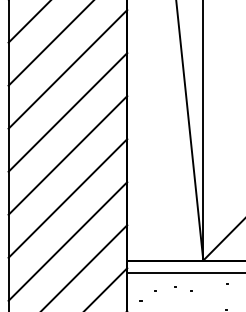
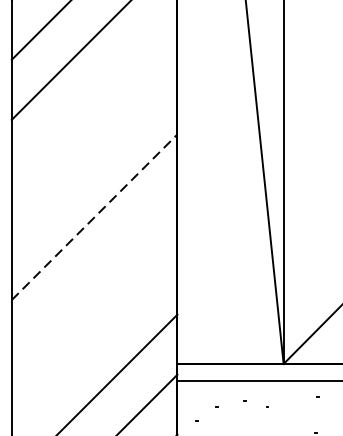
line: (67, 69) -> (94, 97), removed
line: (67, 112) -> (94, 157), removed
line: (67, 155) -> (94, 217), solid -> dashed
line: (67, 198) -> (94, 277), removed
line: (67, 241) -> (94, 337), removed

